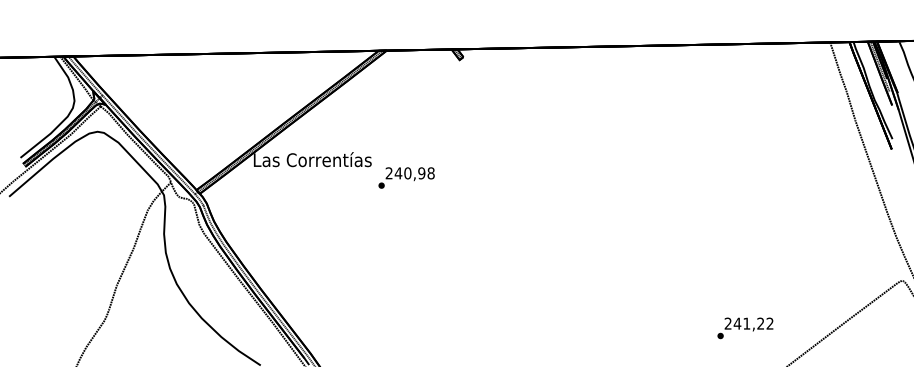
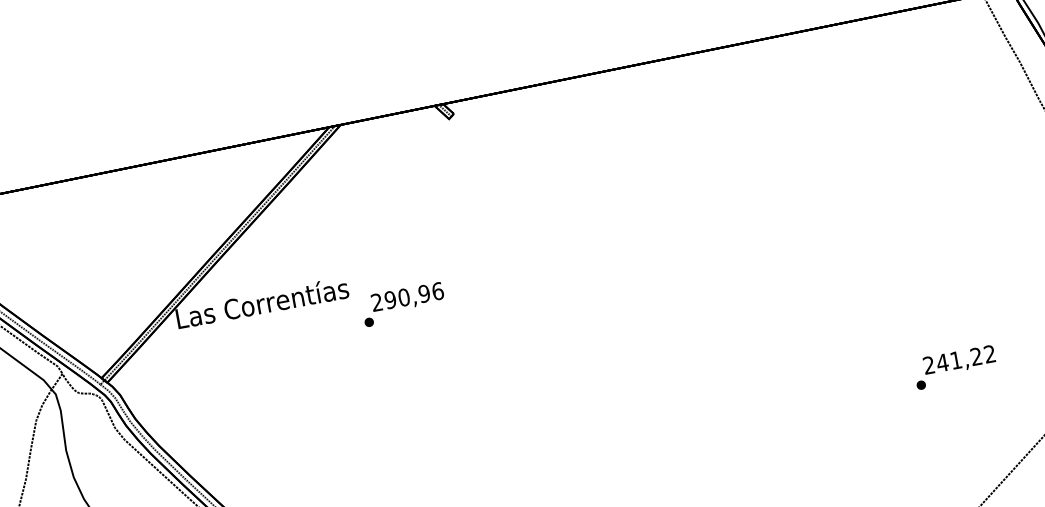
text: (414, 173) -> (413, 295), 240,98 -> 290,96
text: (745, 328) -> (955, 367), moved

